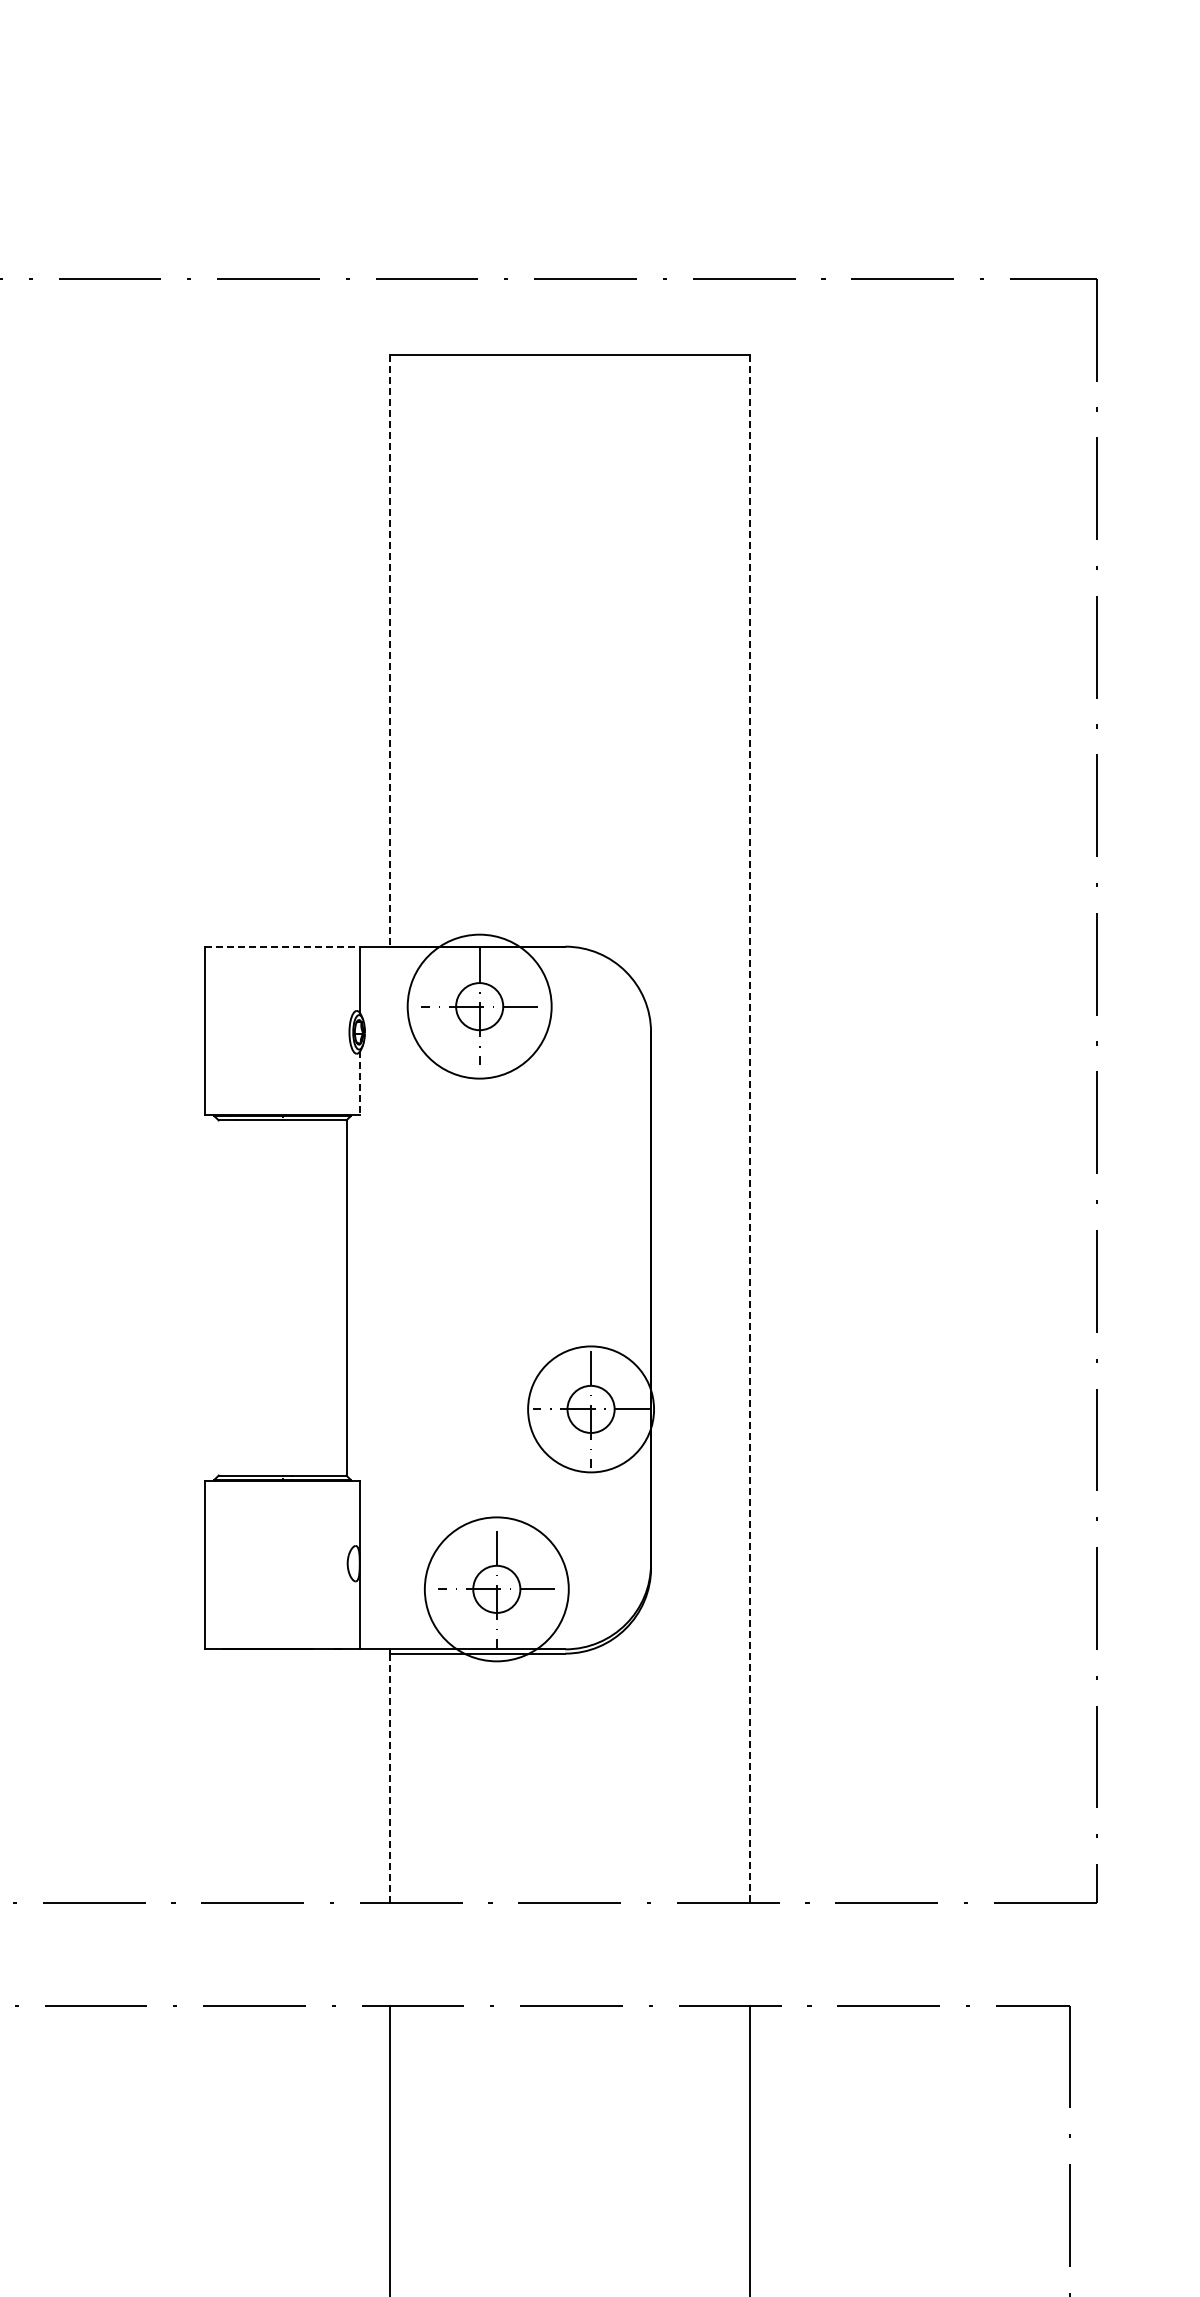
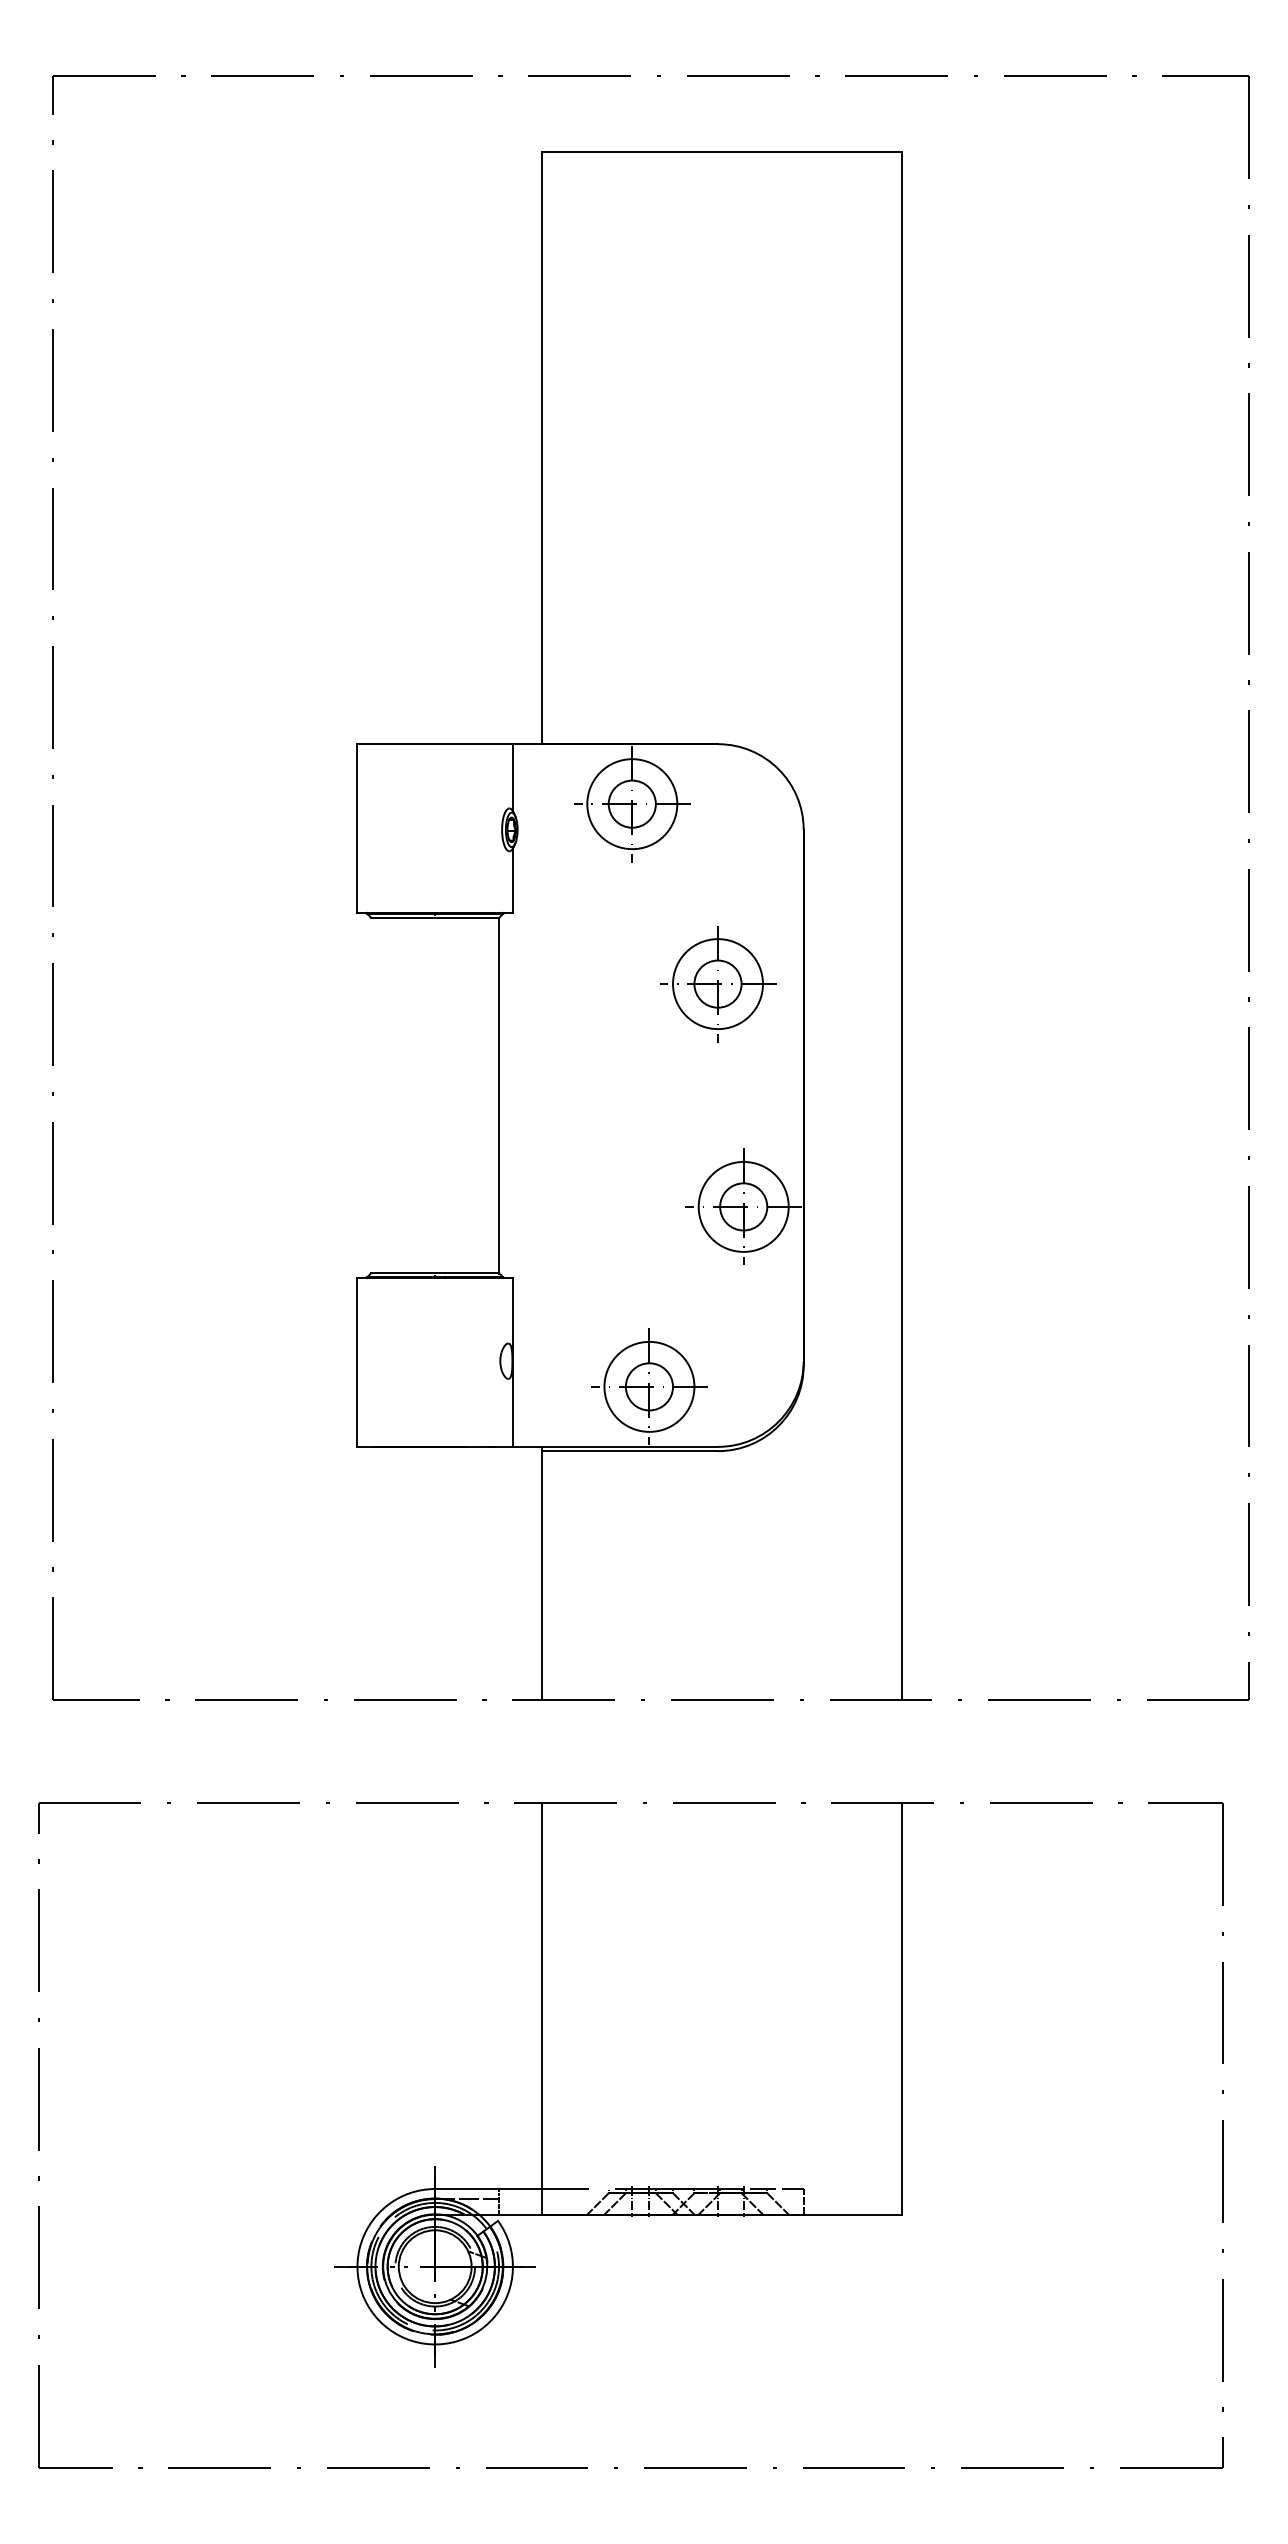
line: (389, 650) -> (542, 448), dashed -> solid
line: (282, 946) -> (435, 744), dashed -> solid
circle: (479, 1006) -> (632, 804), size x0.62
line: (360, 1083) -> (513, 881), dashed -> solid
line: (749, 1128) -> (902, 926), dashed -> solid
part: (565, 1186) -> (718, 984), added
circle: (590, 1408) -> (743, 1206), size x0.71
circle: (496, 1588) -> (649, 1386), size x0.62
line: (389, 1778) -> (542, 1576), dashed -> solid

